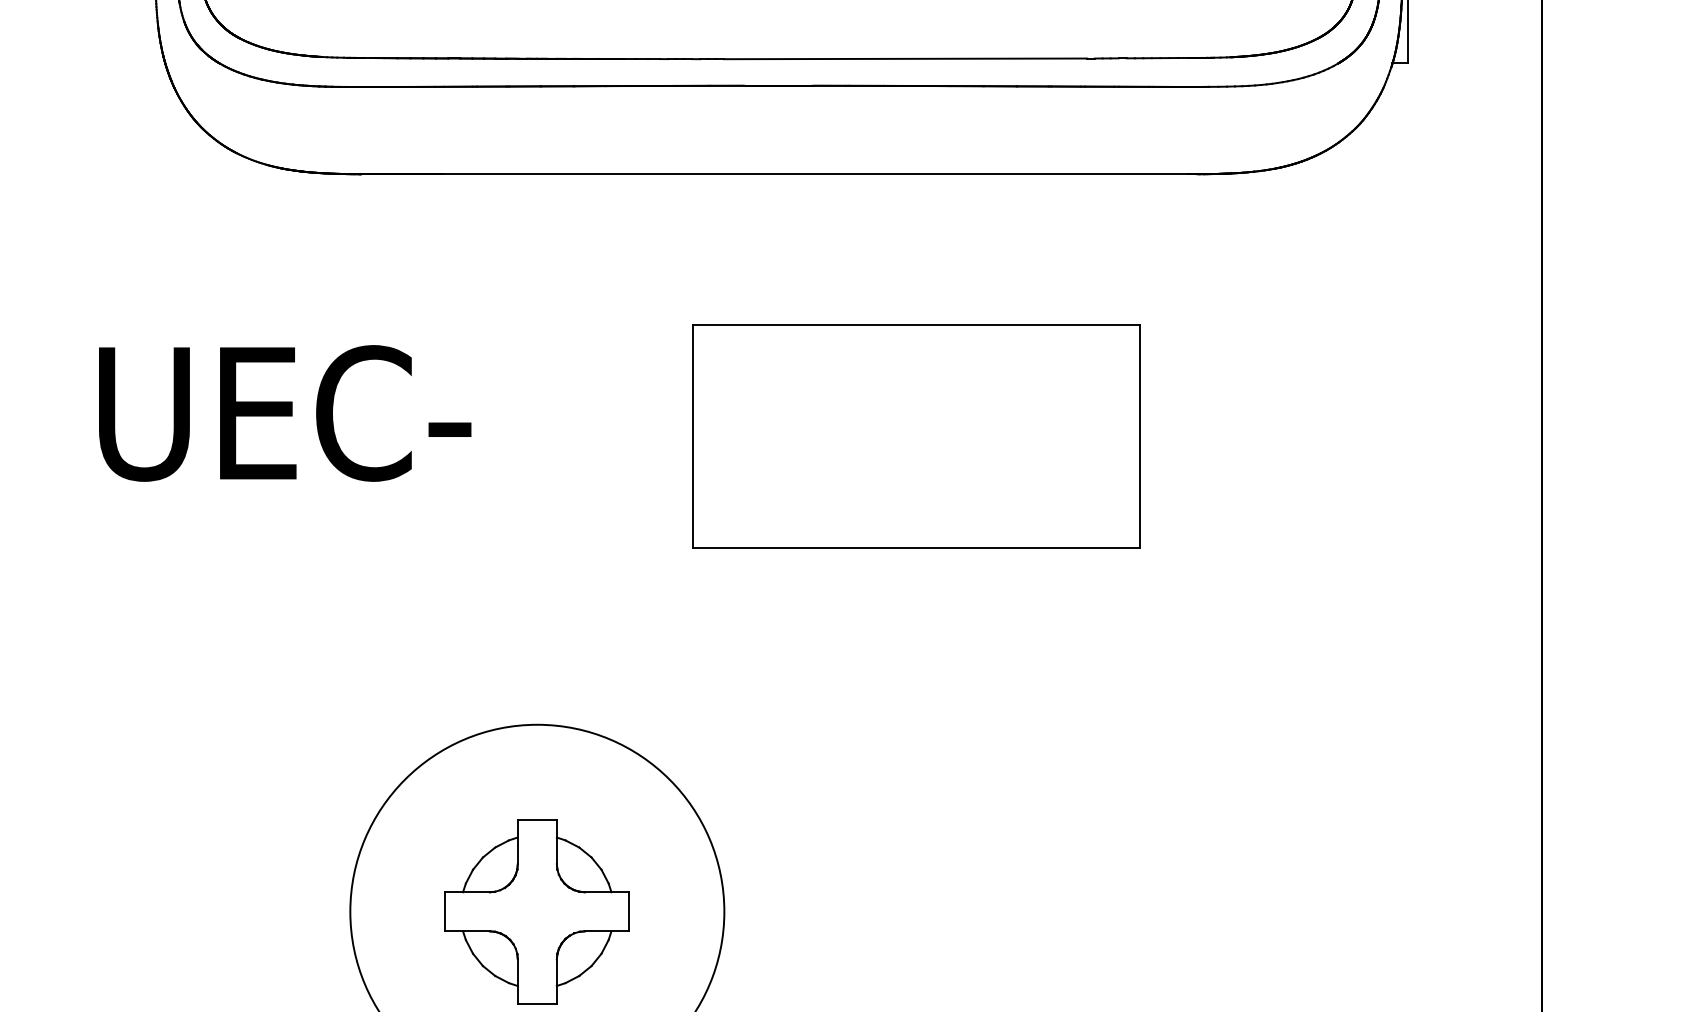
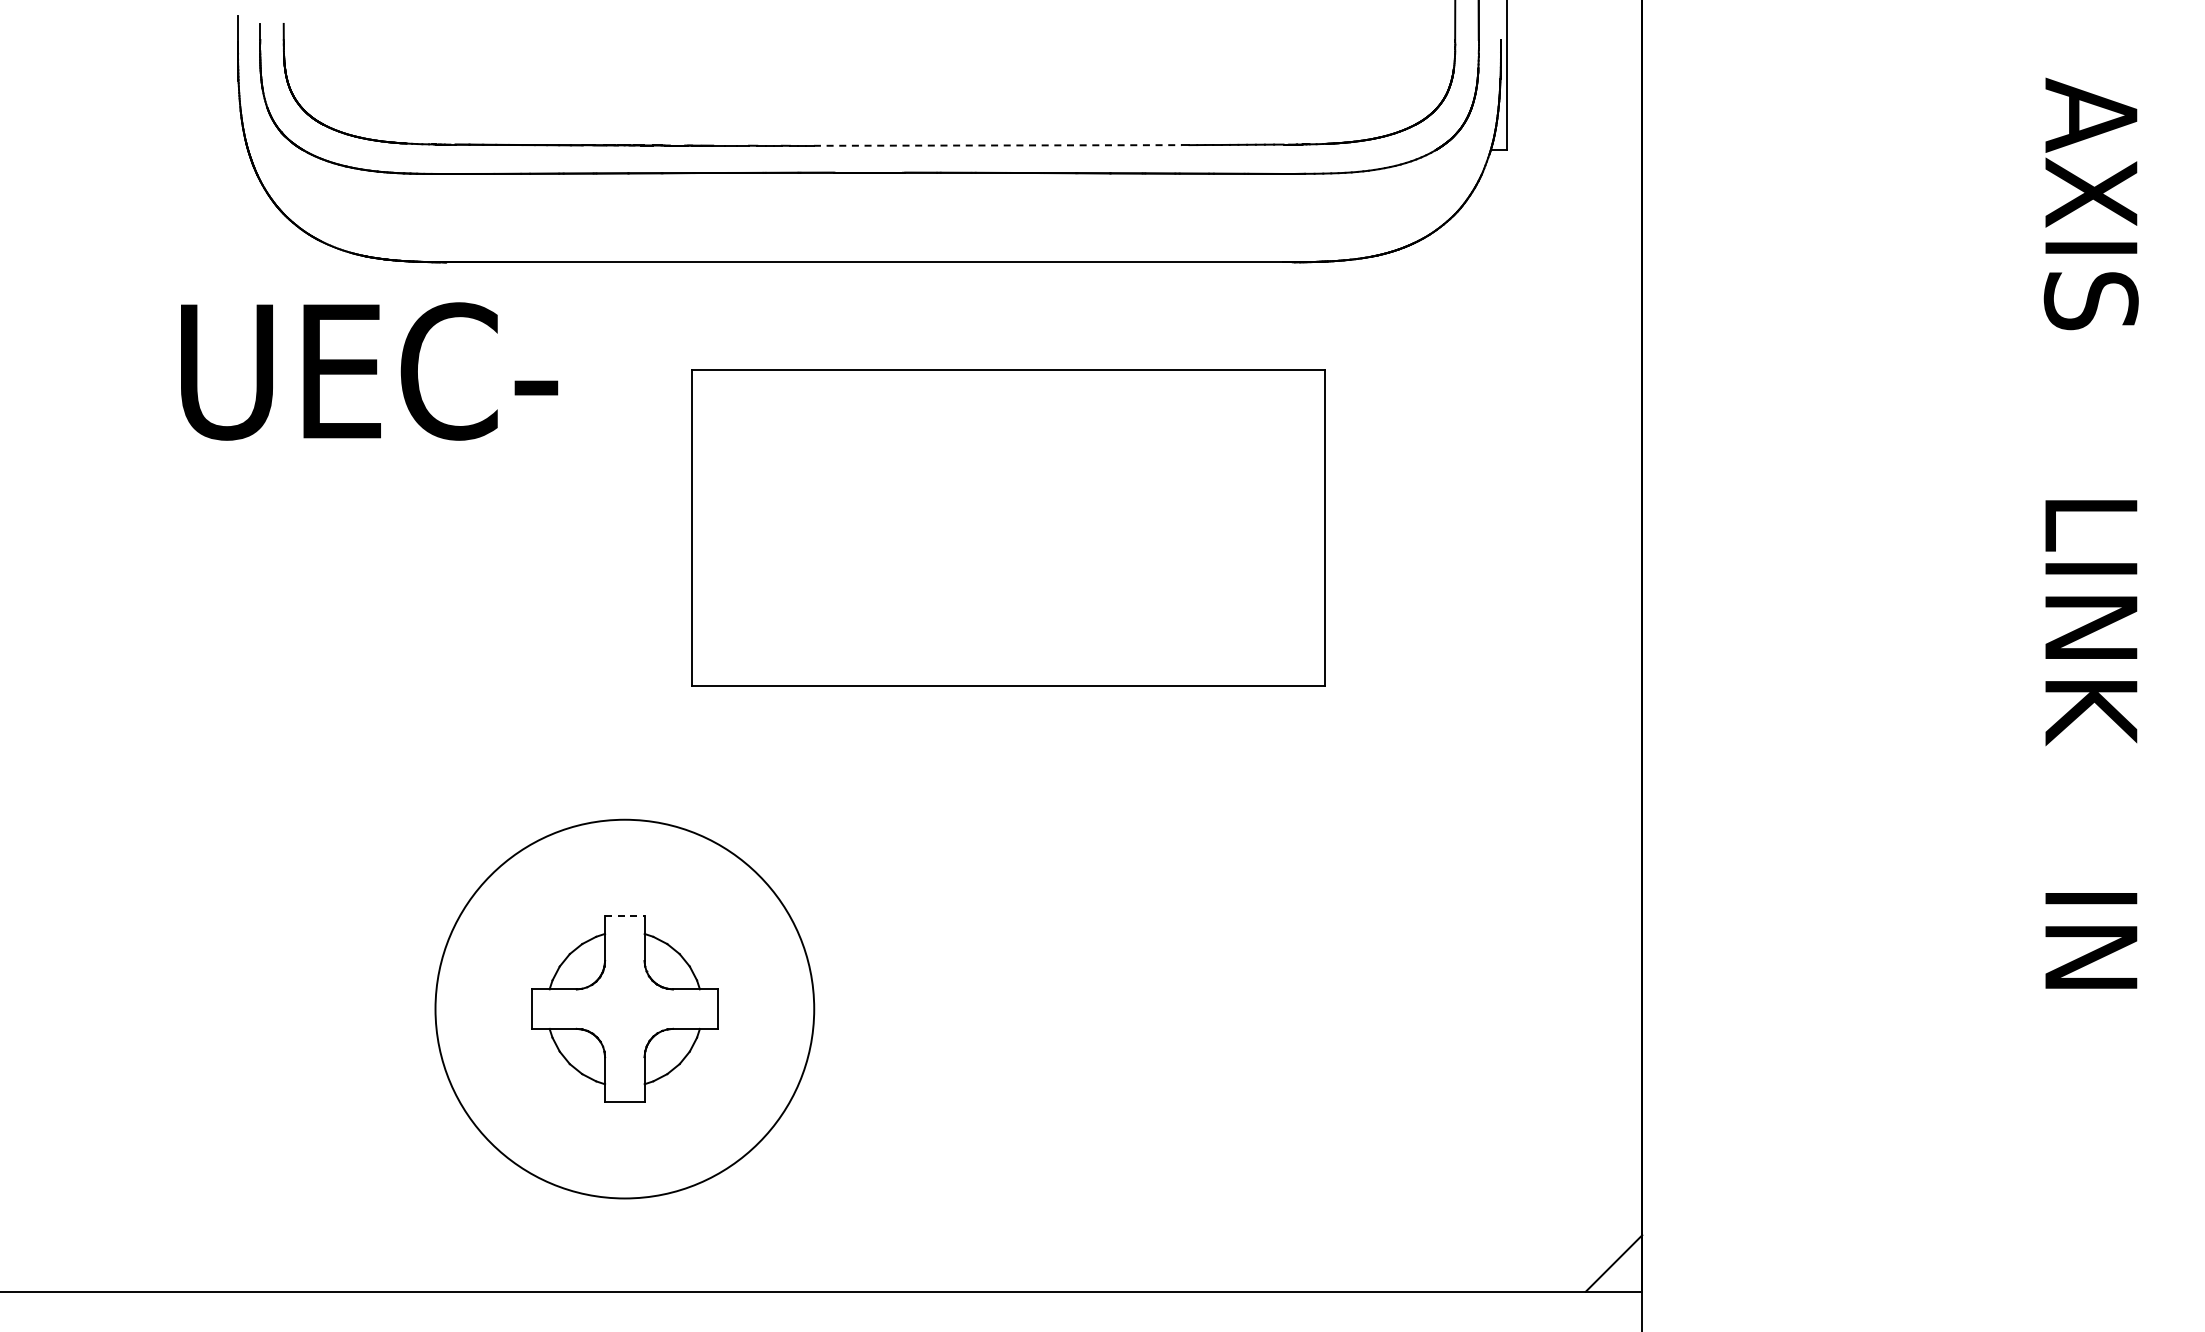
line: (905, 58) -> (997, 145), solid -> dashed
text: (285, 413) -> (369, 371), moved
part: (916, 436) -> (1008, 527), size x1.4
line: (536, 819) -> (624, 915), solid -> dashed

